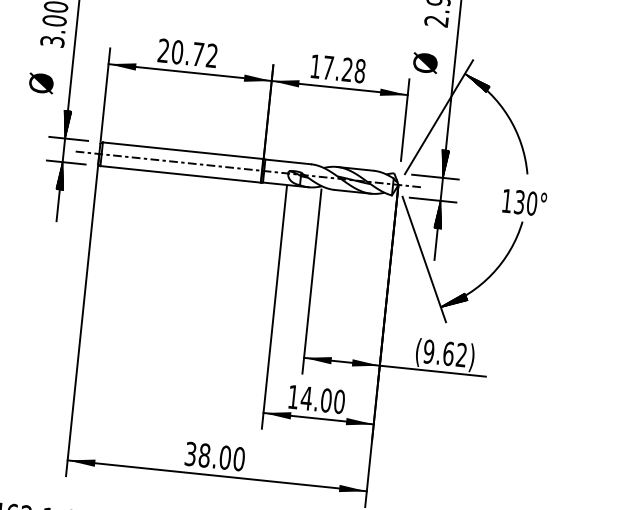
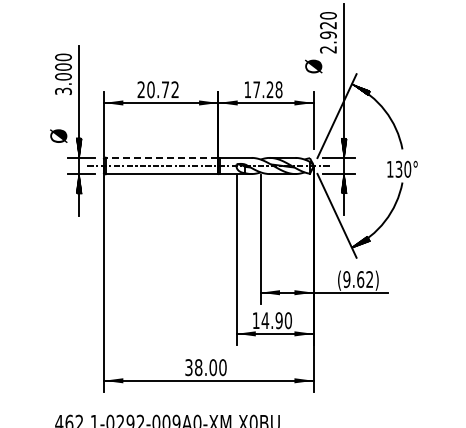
text: (425, 63) -> (313, 66), moved
text: (41, 82) -> (58, 135), moved
line: (182, 150) -> (161, 157), solid -> dashed
text: (325, 400) -> (278, 320), 14.00 -> 14.90

